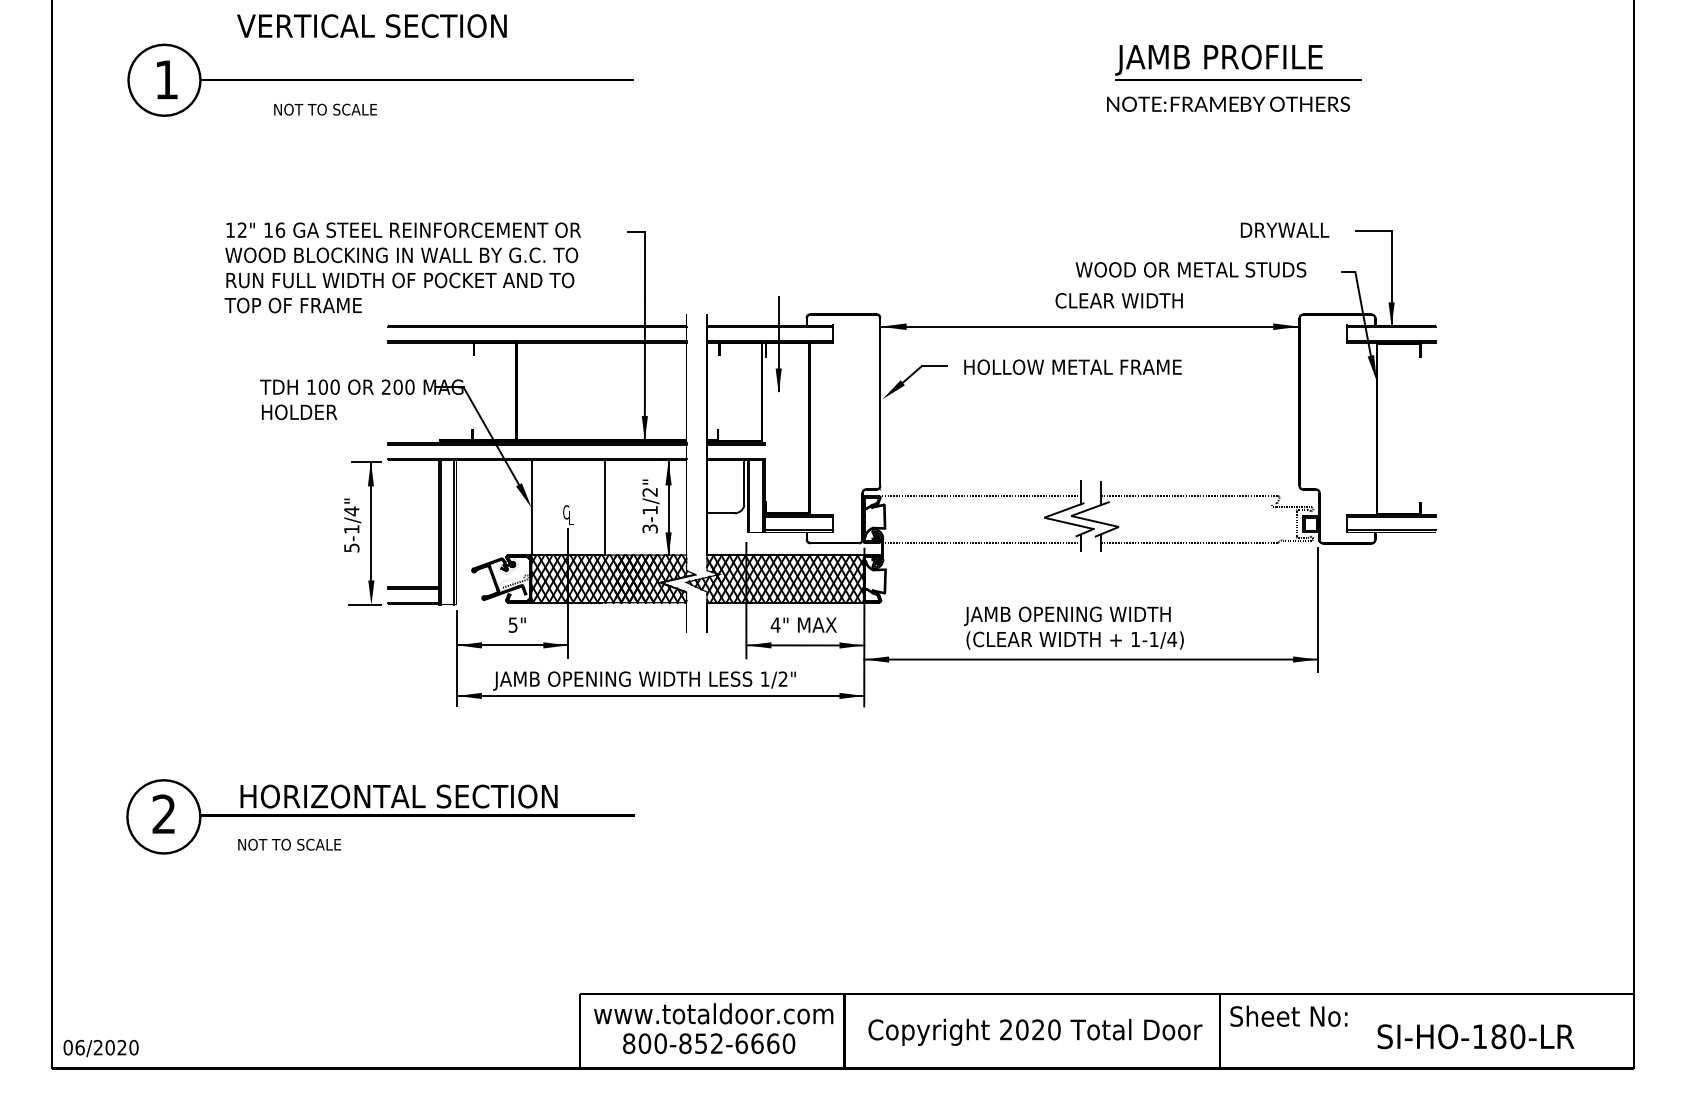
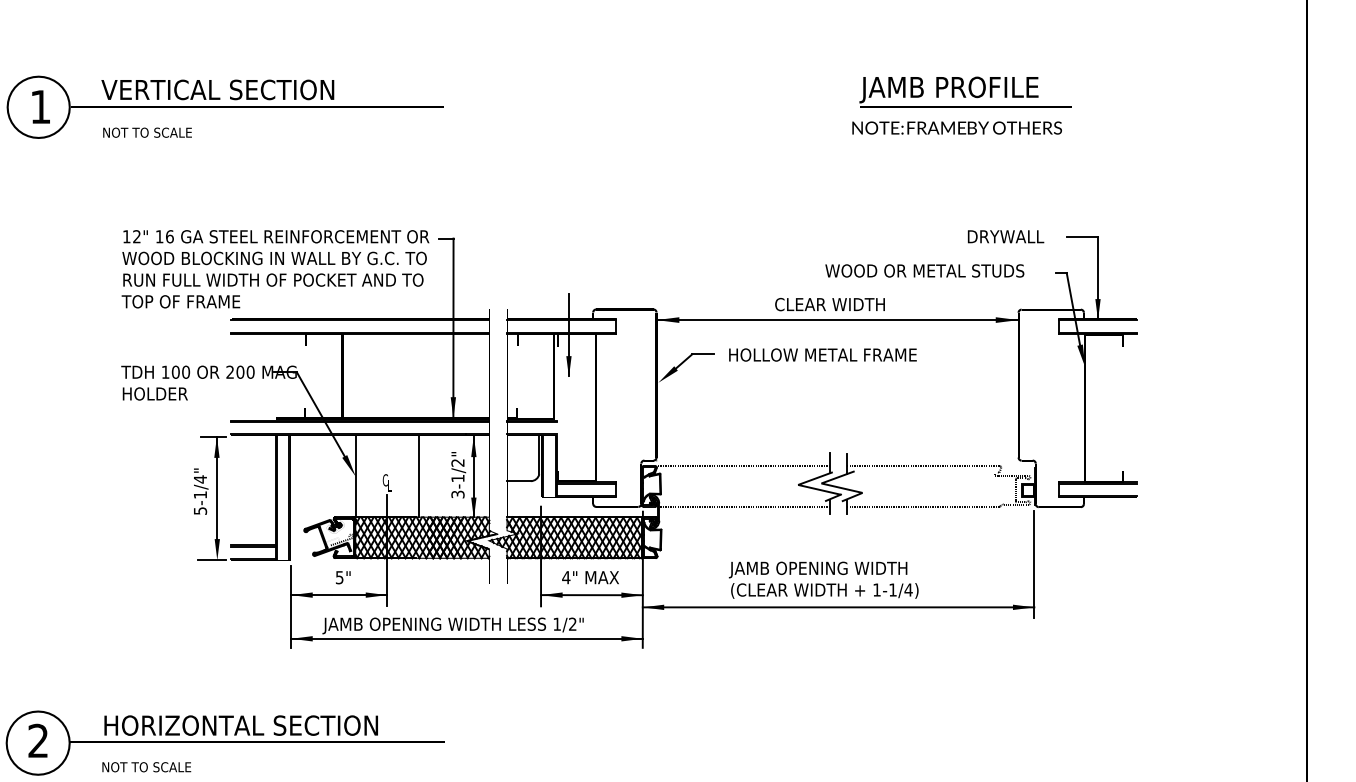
text: (371, 25) -> (217, 89), moved
text: (325, 109) -> (147, 132), moved
text: (402, 267) -> (275, 268), moved
text: (1118, 300) -> (829, 304), moved

